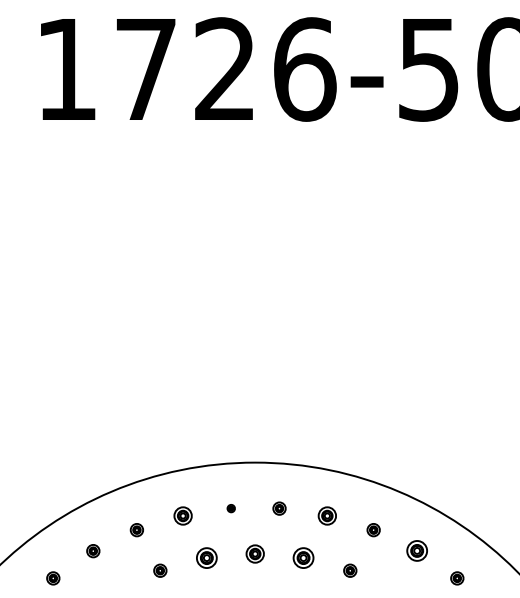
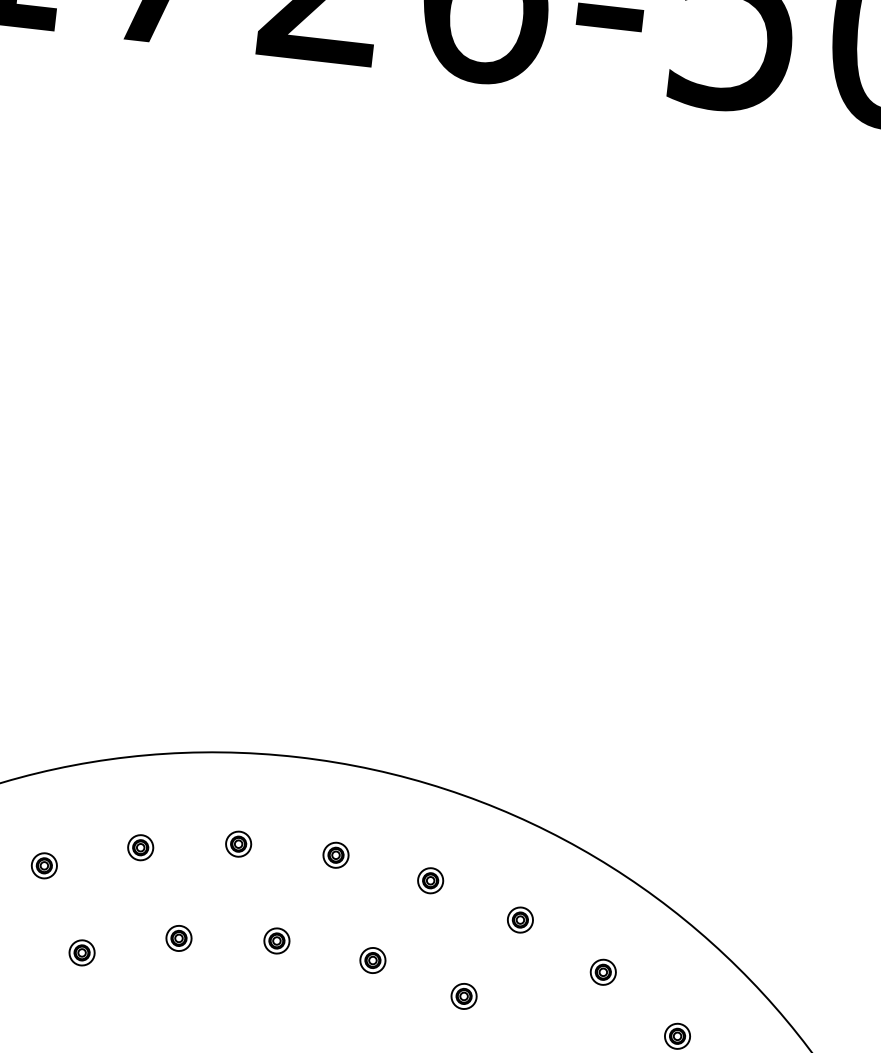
part: (231, 508) -> (239, 843), size x1.67
part: (183, 515) -> (141, 847), size x0.71
part: (327, 515) -> (430, 880), size x0.71
part: (417, 551) -> (603, 973), size x0.62
part: (255, 553) -> (277, 939), size x0.71
part: (207, 558) -> (179, 939), size x0.62
part: (303, 558) -> (372, 961), size x0.62

